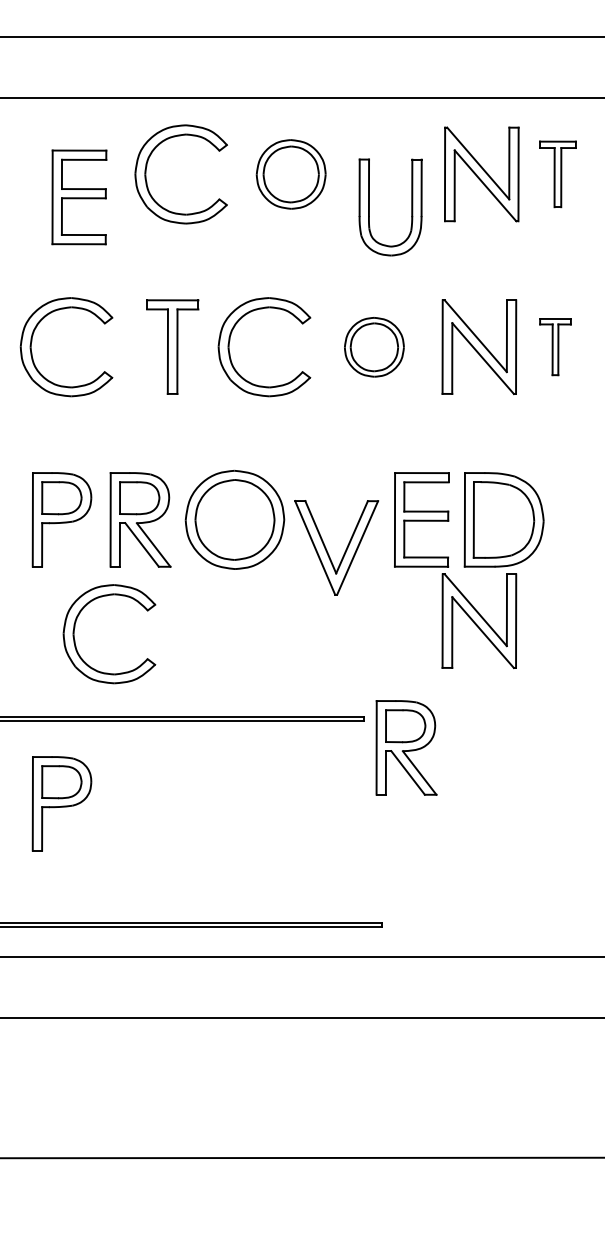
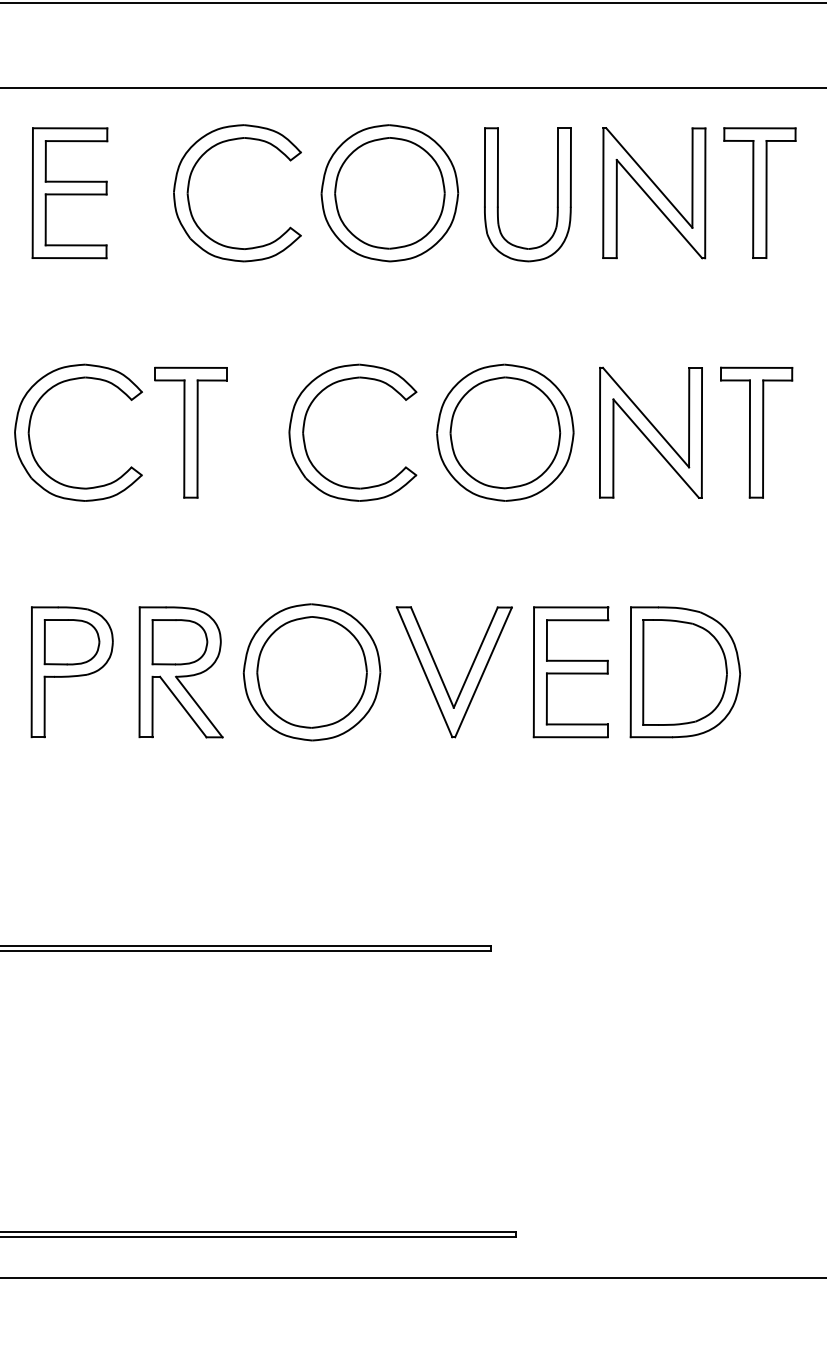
part: (291, 174) -> (390, 193), size x1.43
part: (557, 174) -> (759, 193), size x1.43
part: (79, 197) -> (70, 193), moved
part: (369, 207) -> (498, 194), moved
part: (172, 346) -> (190, 431), moved
part: (555, 346) -> (756, 431), size x1.67
part: (374, 347) -> (505, 433), size x1.67
part: (344, 551) -> (465, 677), moved
part: (479, 621) -> (651, 813), removed
part: (75, 628) -> (90, 822), removed
part: (406, 747) -> (549, 987), removed
part: (61, 803) -> (71, 1065), removed

